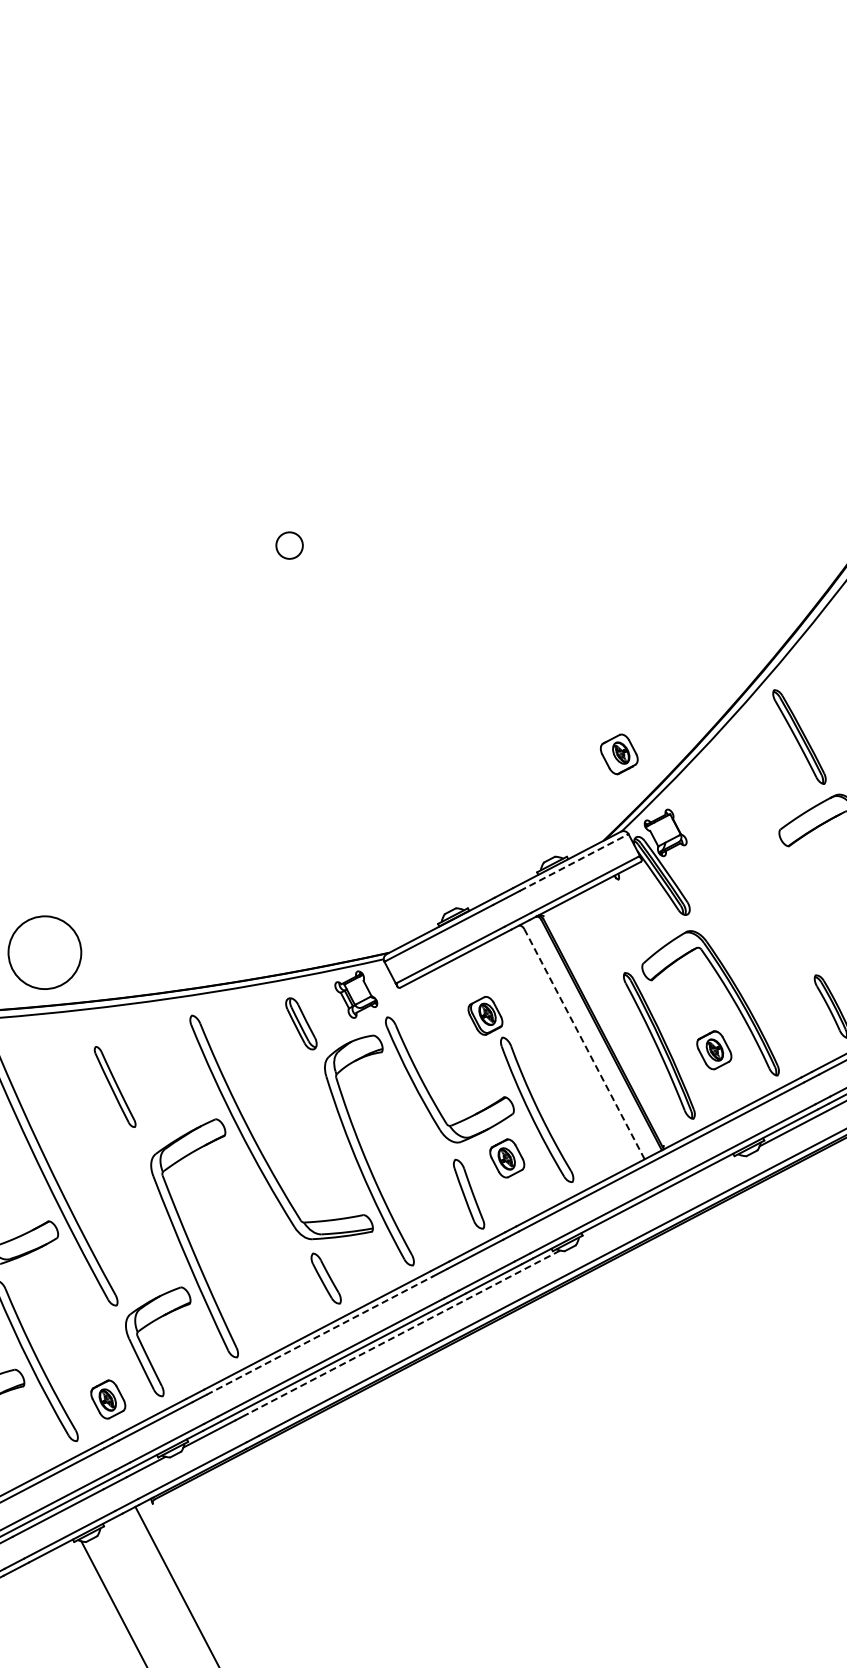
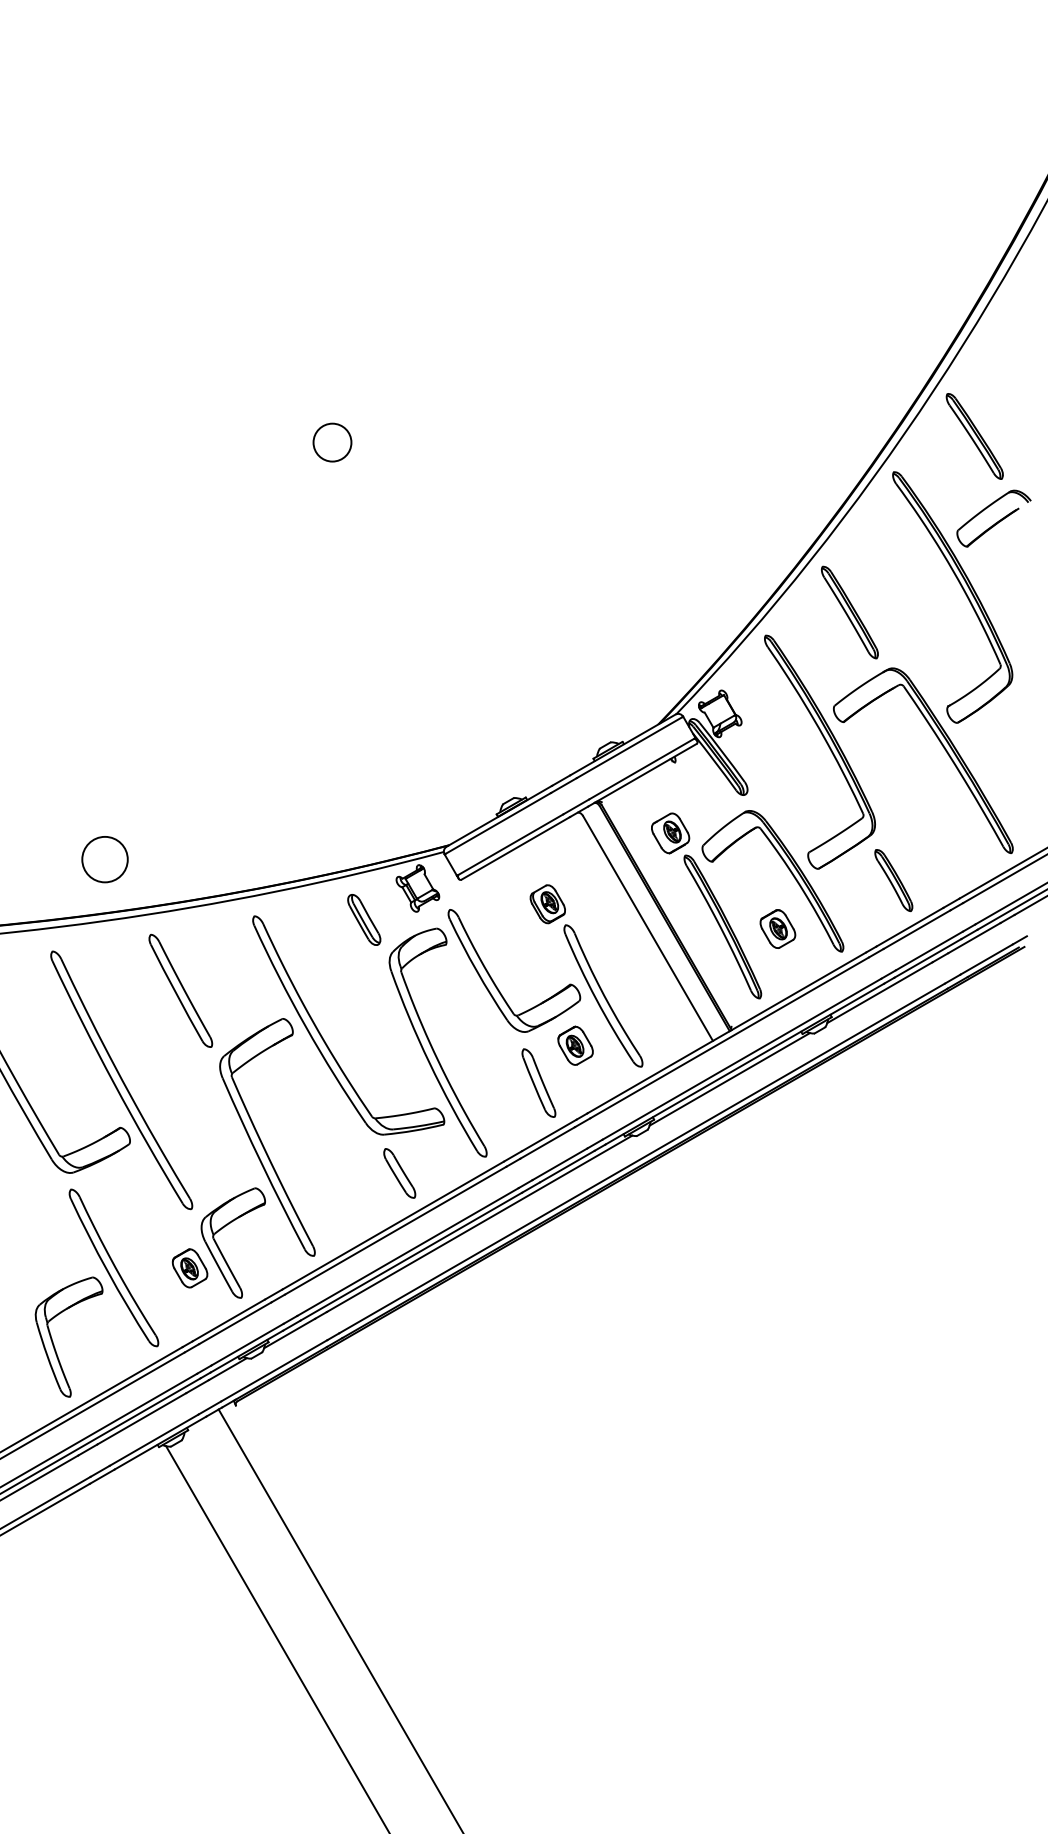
circle: (289, 545) -> (332, 442), size x1.43
part: (619, 754) -> (670, 833), moved
line: (573, 862) -> (629, 747), dashed -> solid
part: (772, 871) -> (828, 747), added
circle: (44, 952) -> (104, 859), size x0.62
line: (585, 1044) -> (648, 928), dashed -> solid
part: (114, 1086) -> (180, 990), size x1.43
line: (659, 1198) -> (729, 1079), added
line: (403, 1332) -> (479, 1224), dashed -> solid
line: (319, 1335) -> (395, 1230), dashed -> solid
part: (107, 1399) -> (189, 1268), moved

